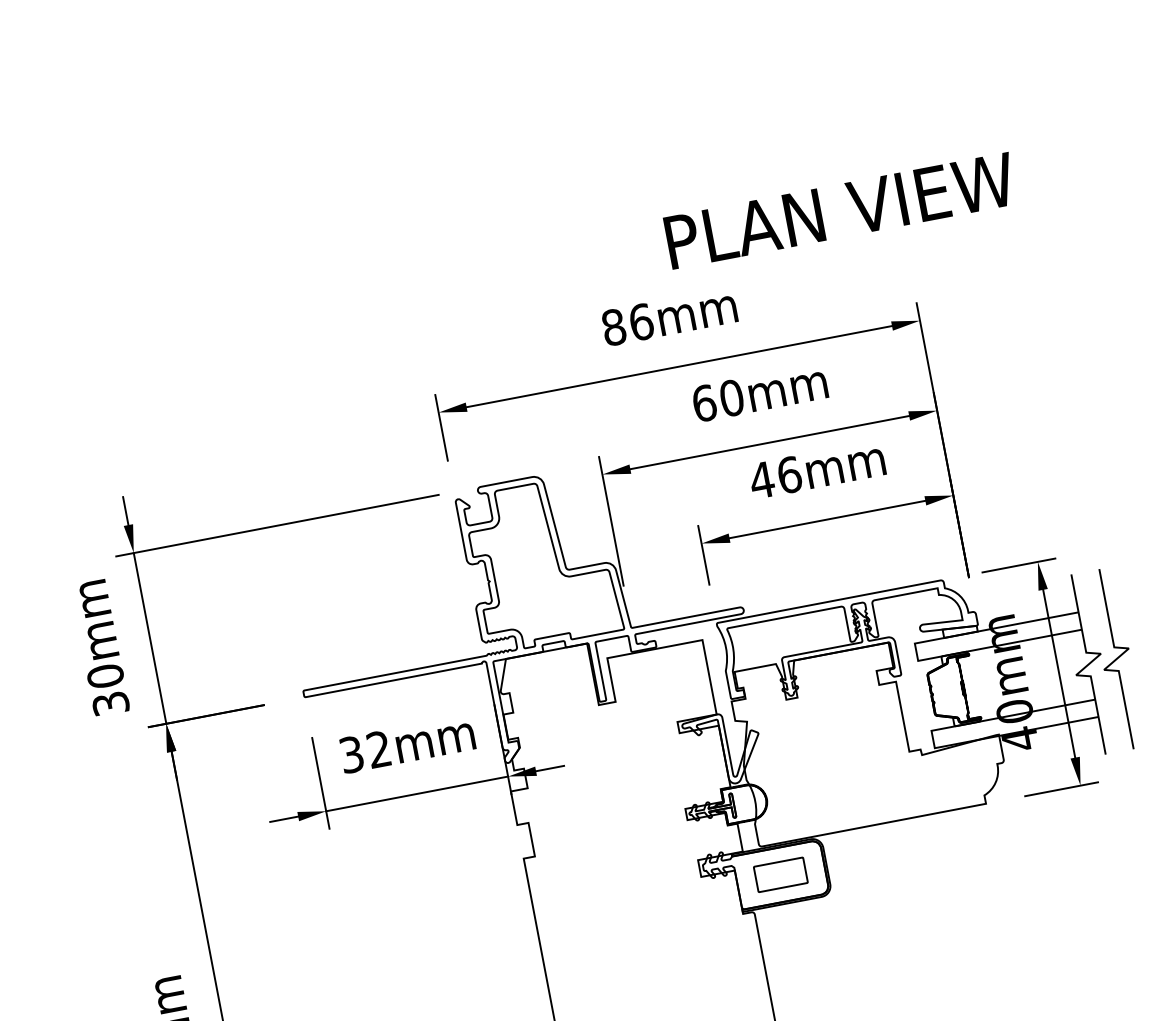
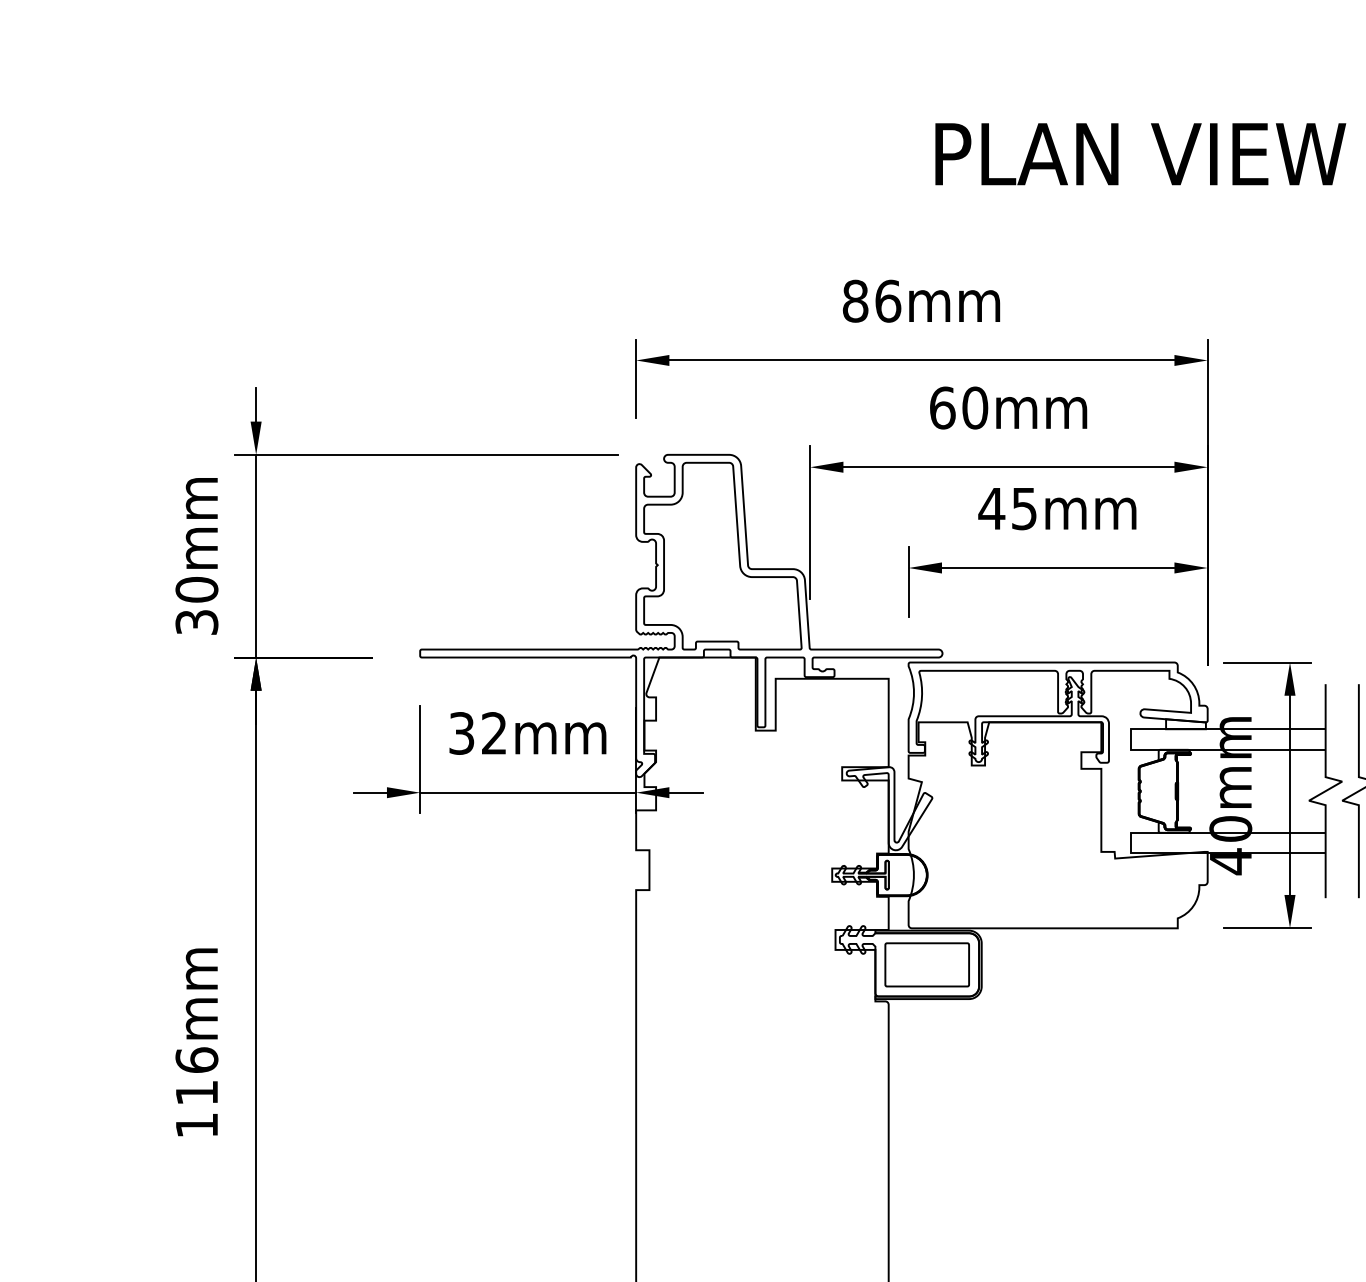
text: (840, 211) -> (1140, 154), moved
text: (789, 474) -> (1024, 508), 46mm -> 45mm
part: (780, 874) -> (926, 964), size x1.43

